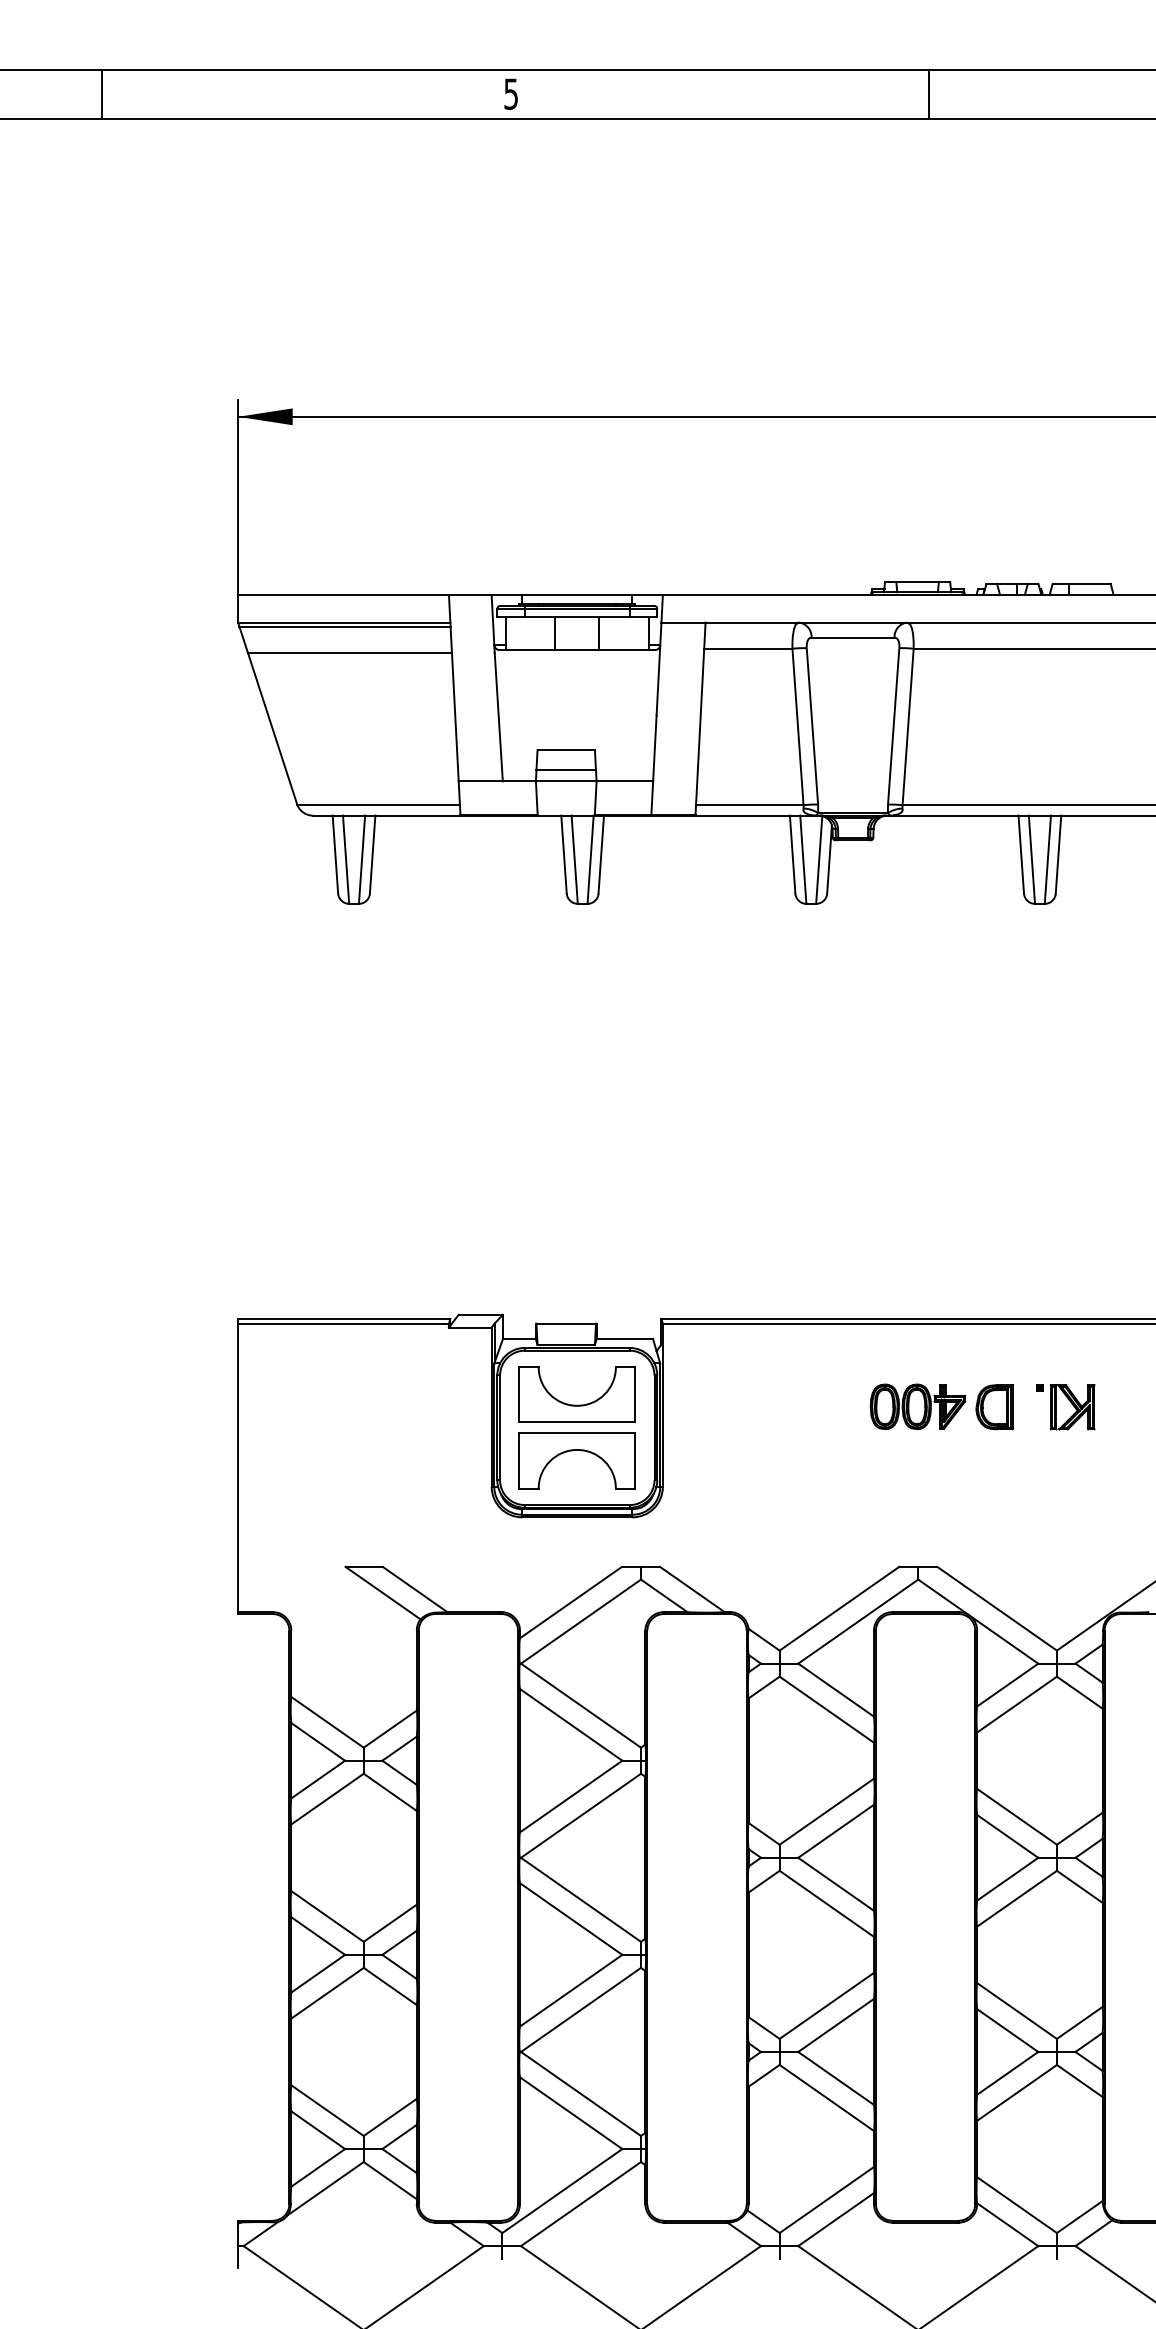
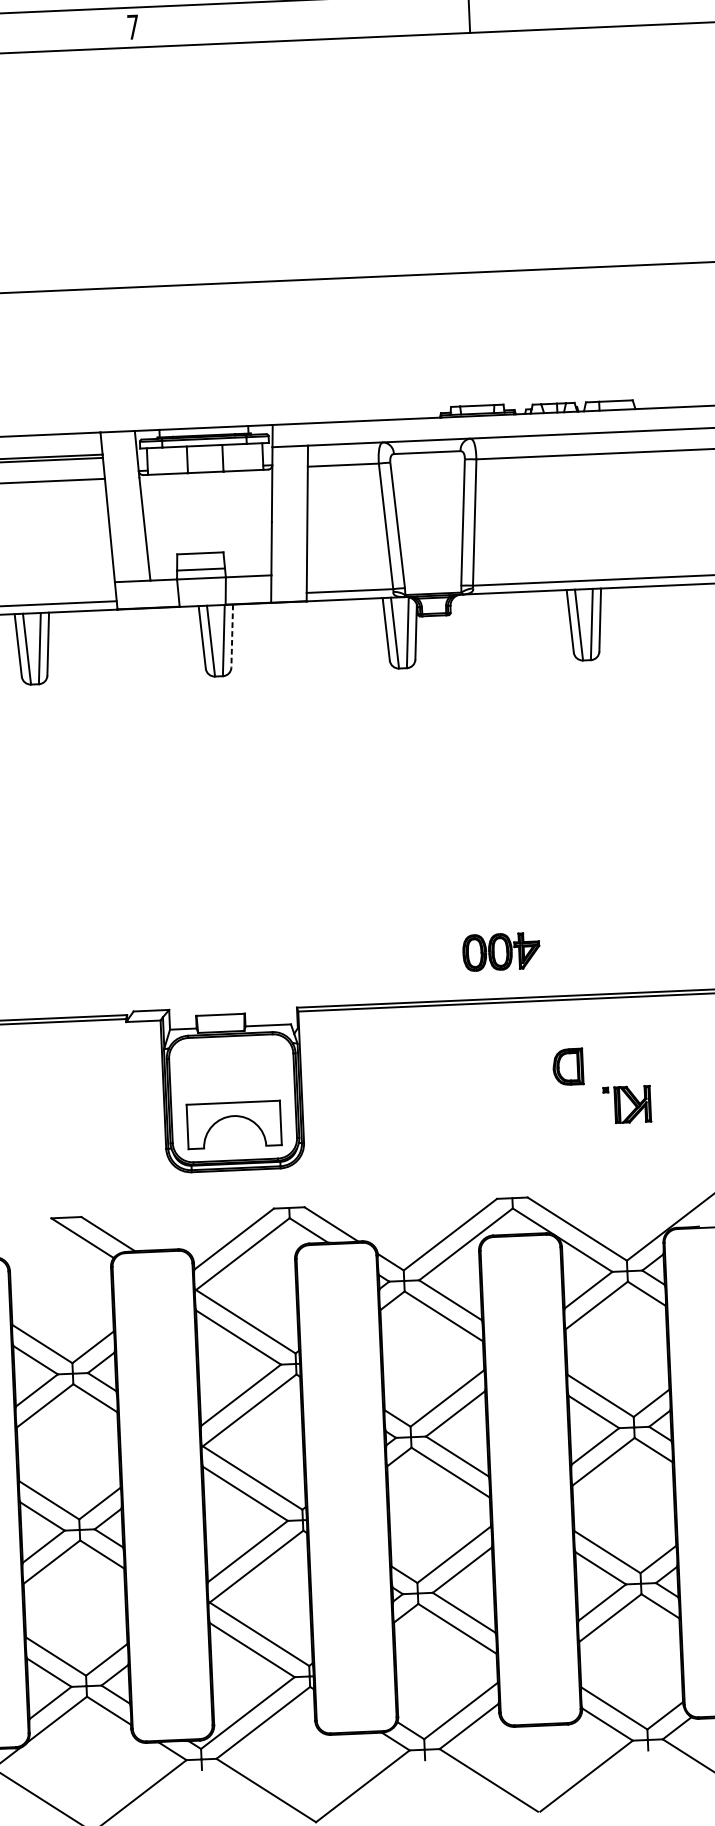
text: (510, 93) -> (132, 26), 5 -> 7
line: (601, 855) -> (232, 636), solid -> dashed
part: (576, 1404) -> (231, 1079), removed
part: (917, 1406) -> (501, 951), moved
part: (1065, 1407) -> (627, 1105), moved

